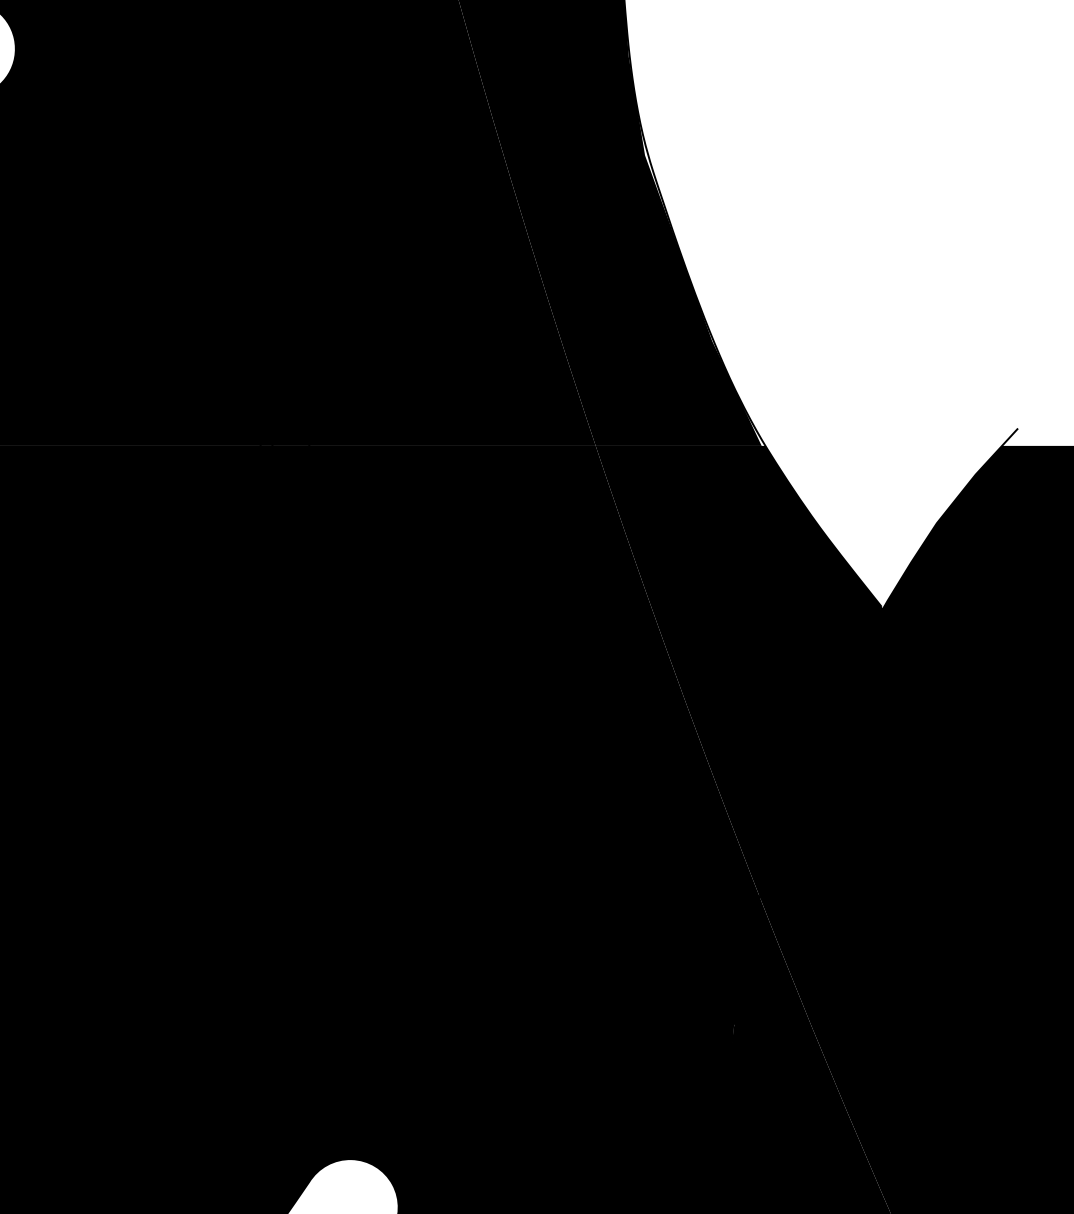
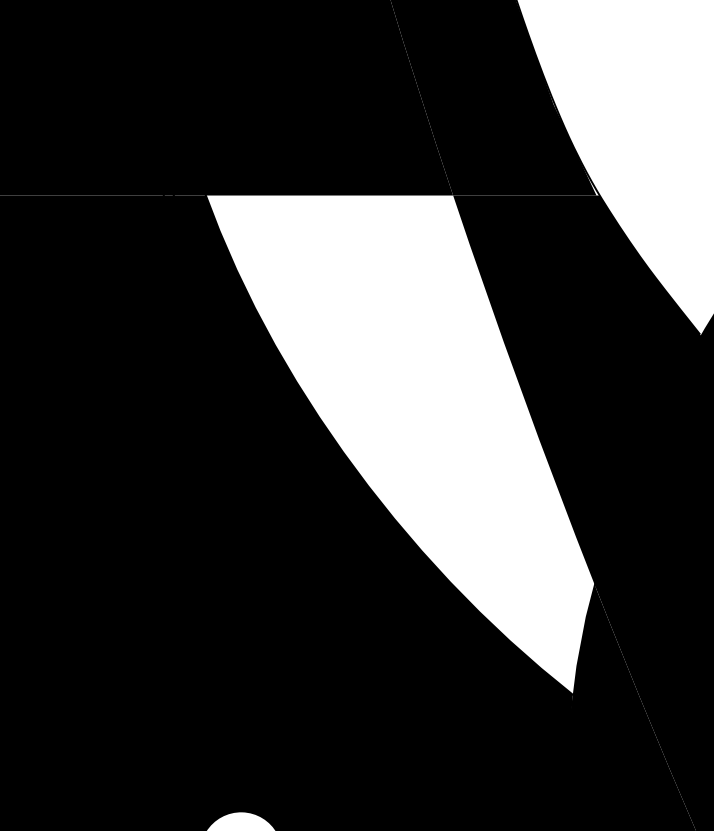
fill: (534, 734) -> (400, 444), removed

